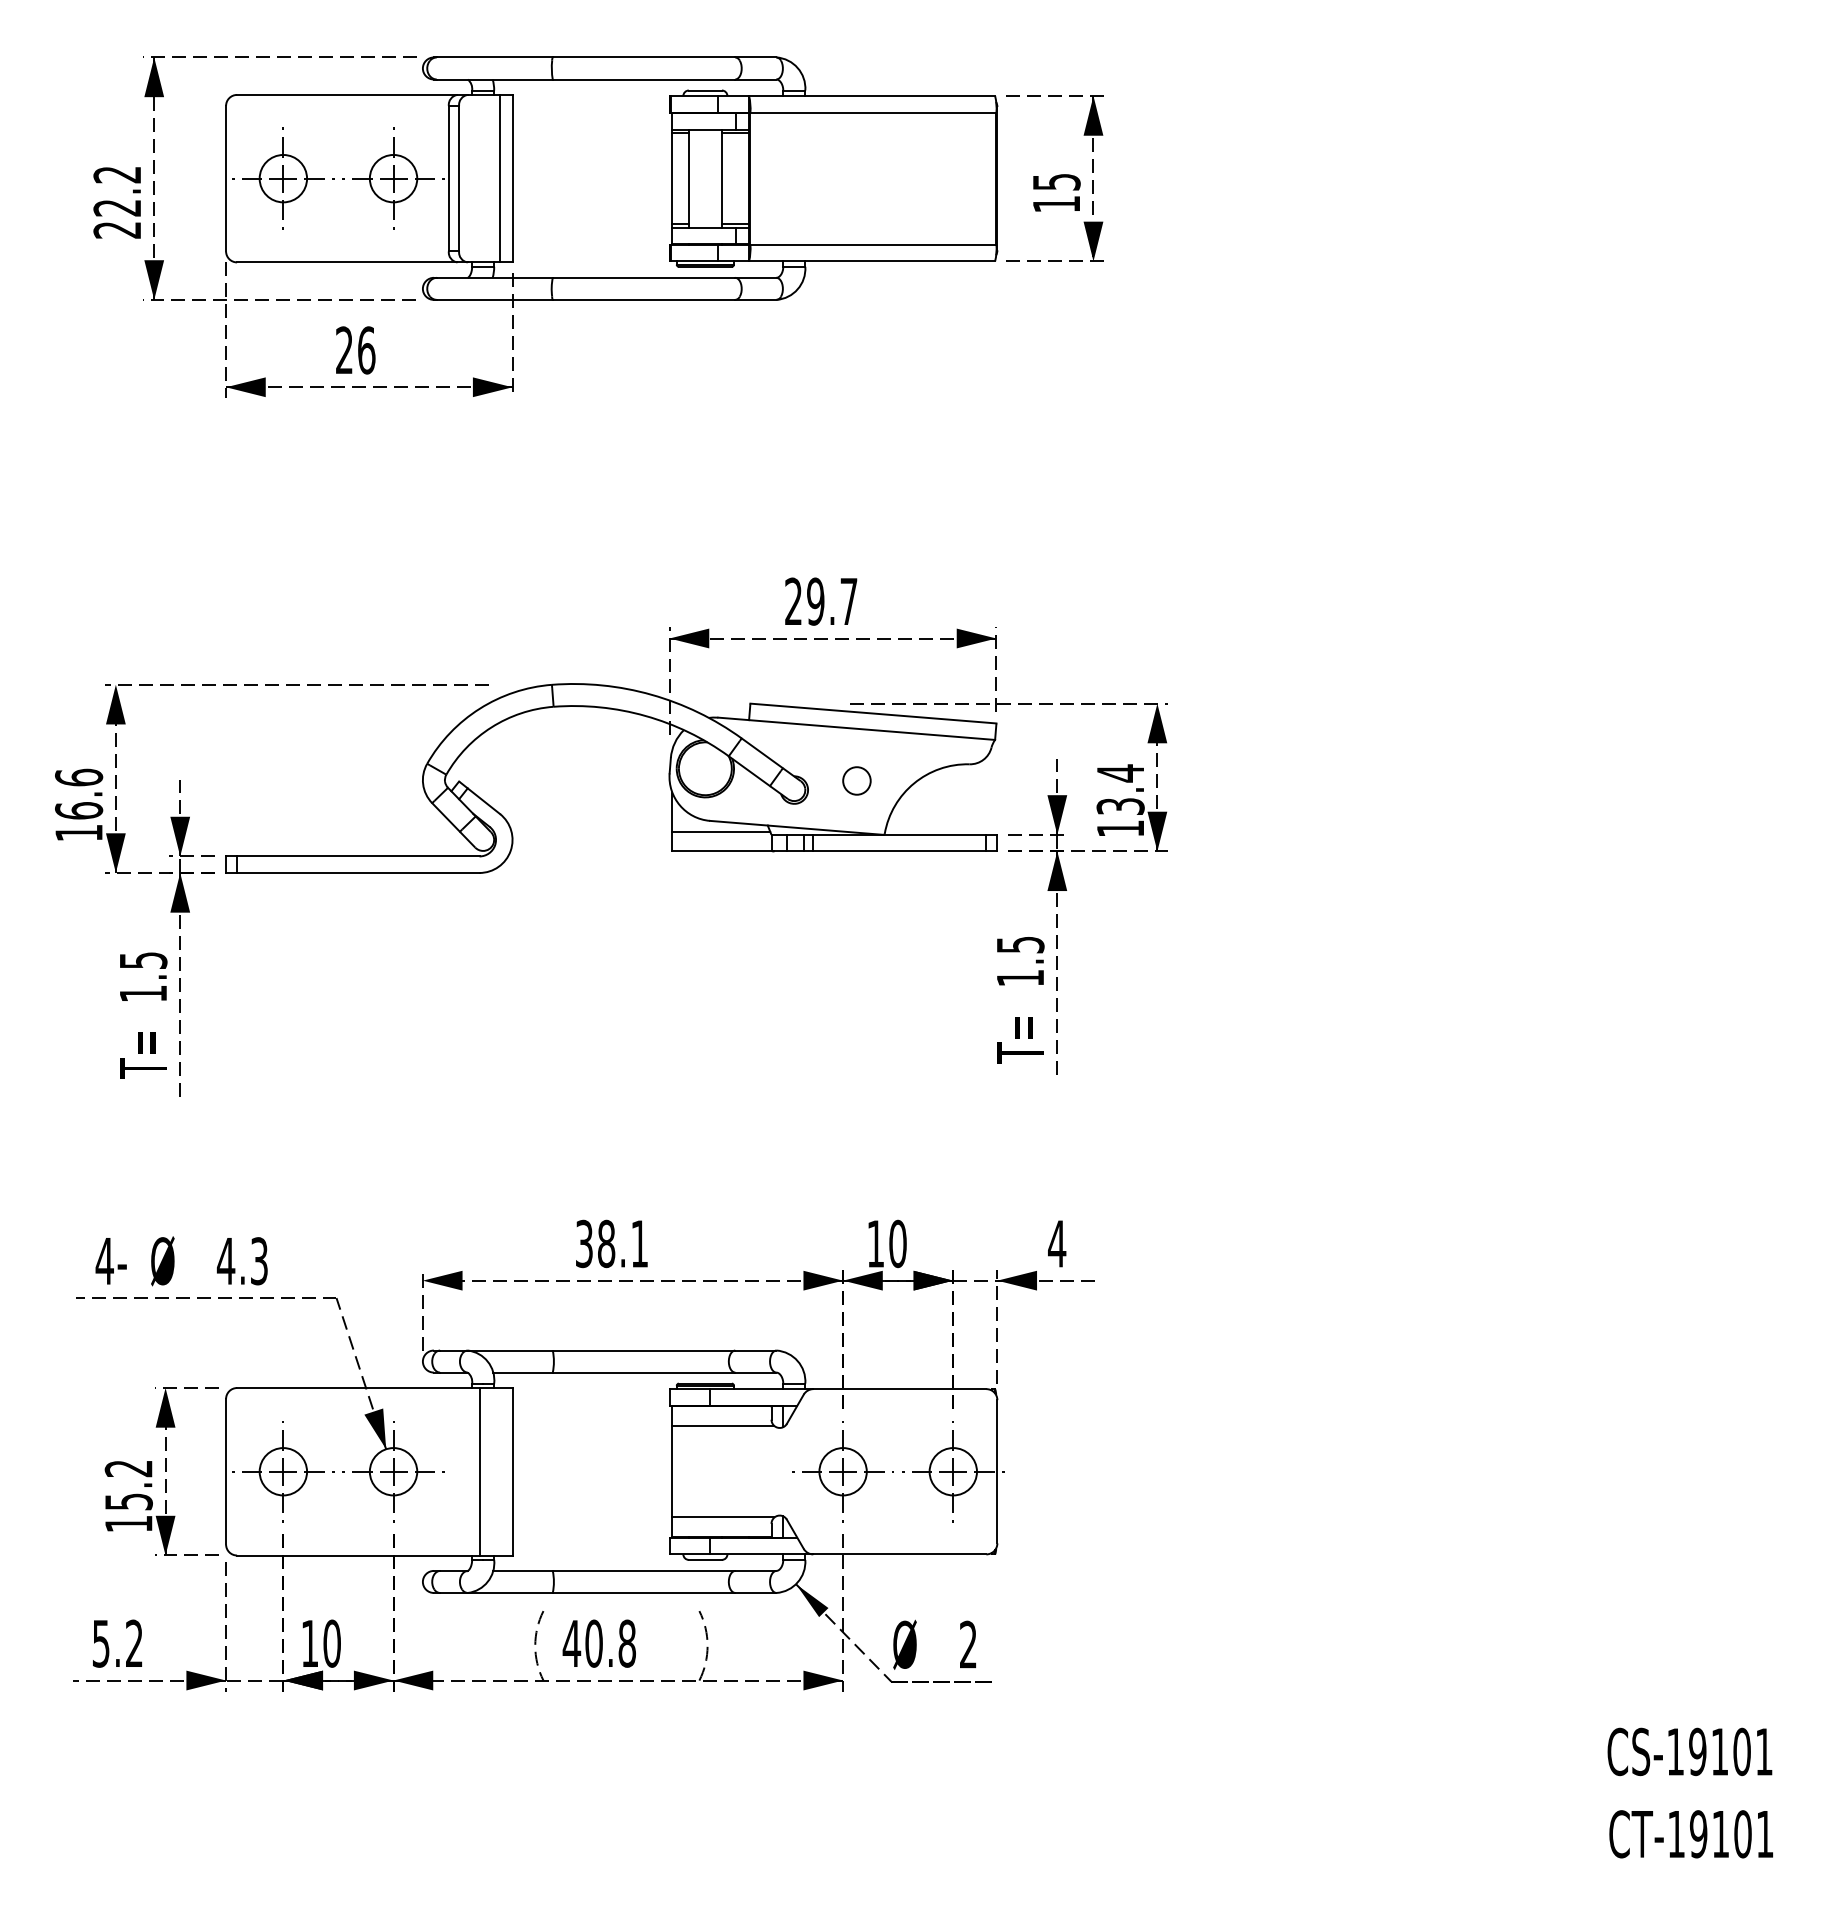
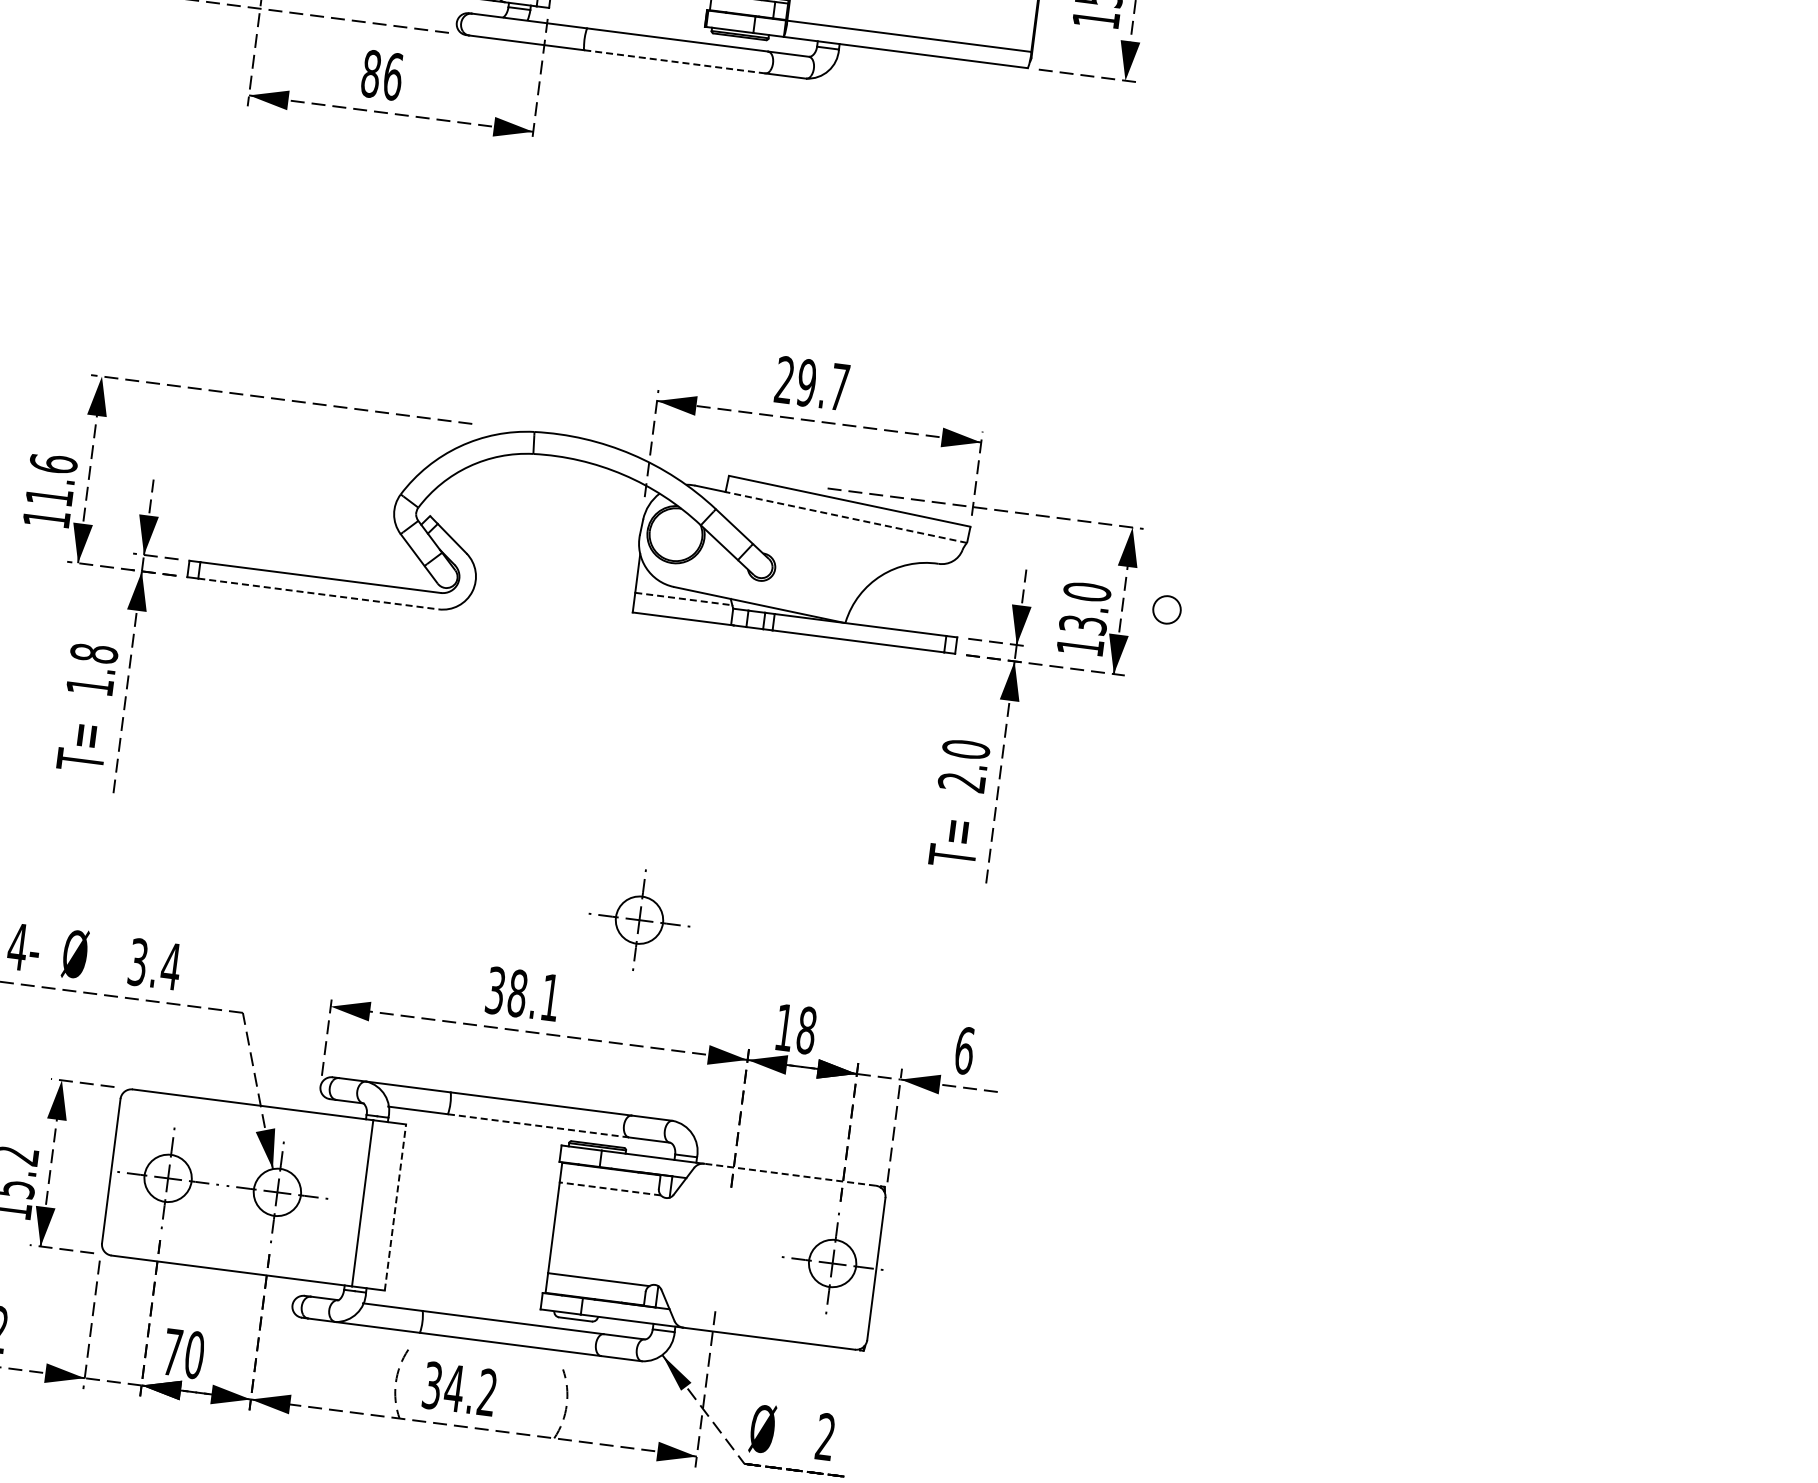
line: (644, 299) -> (675, 61), solid -> dashed
text: (344, 350) -> (371, 73), 26 -> 86
line: (871, 730) -> (845, 517), solid -> dashed
text: (1120, 773) -> (1087, 592), 13.4 -> 13.0
circle: (856, 780) -> (1166, 609), moved
text: (79, 810) -> (49, 496), 16.6 -> 11.6
line: (721, 831) -> (684, 598), solid -> dashed
line: (358, 872) -> (318, 593), solid -> dashed
text: (143, 960) -> (94, 653), 1.5 -> 1.8
text: (1020, 961) -> (964, 765), 1.5 -> 2.0
text: (897, 1243) -> (806, 1030), 10 -> 18
text: (1057, 1243) -> (964, 1050), 4 -> 6
text: (242, 1261) -> (154, 964), 4.3 -> 3.4
line: (644, 1372) -> (538, 1125), solid -> dashed
line: (899, 1389) -> (789, 1175), solid -> dashed
line: (722, 1426) -> (609, 1189), solid -> dashed
line: (512, 1471) -> (395, 1207), solid -> dashed
part: (842, 1471) -> (638, 919), moved
text: (309, 1643) -> (172, 1352), 10 -> 70
text: (598, 1643) -> (458, 1388), 40.8 -> 34.2

